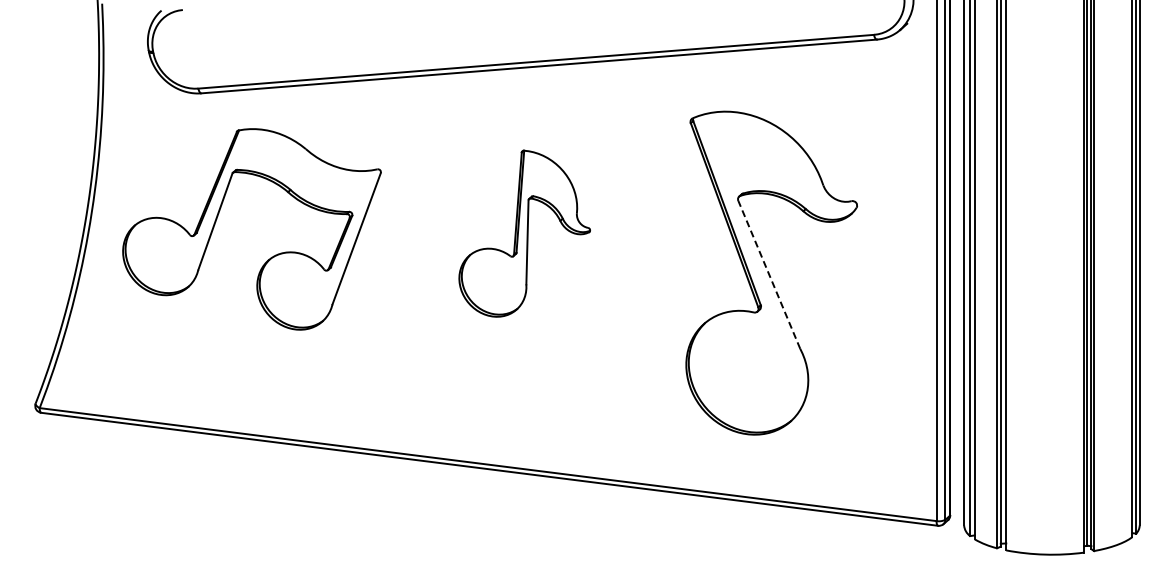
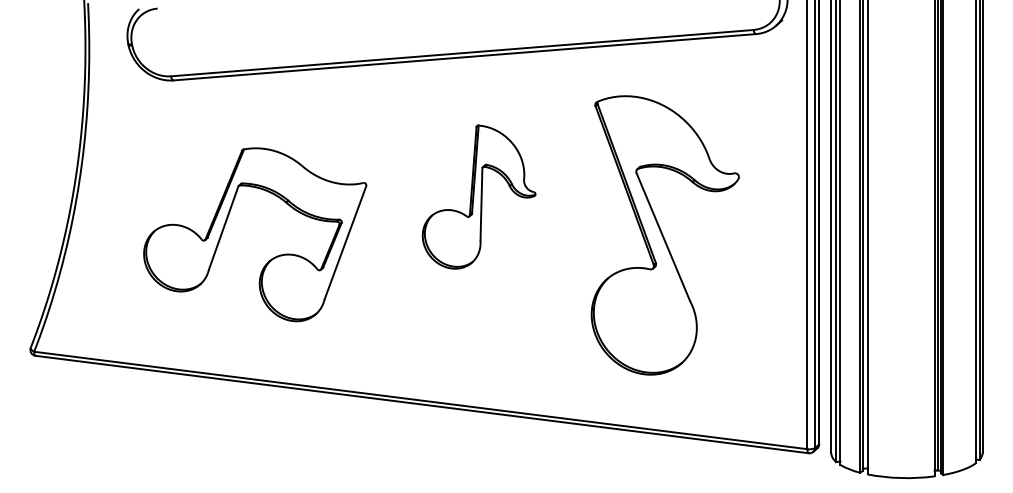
part: (524, 233) -> (478, 196), moved
part: (270, 257) -> (271, 259), moved
line: (769, 274) -> (663, 236), dashed -> solid

